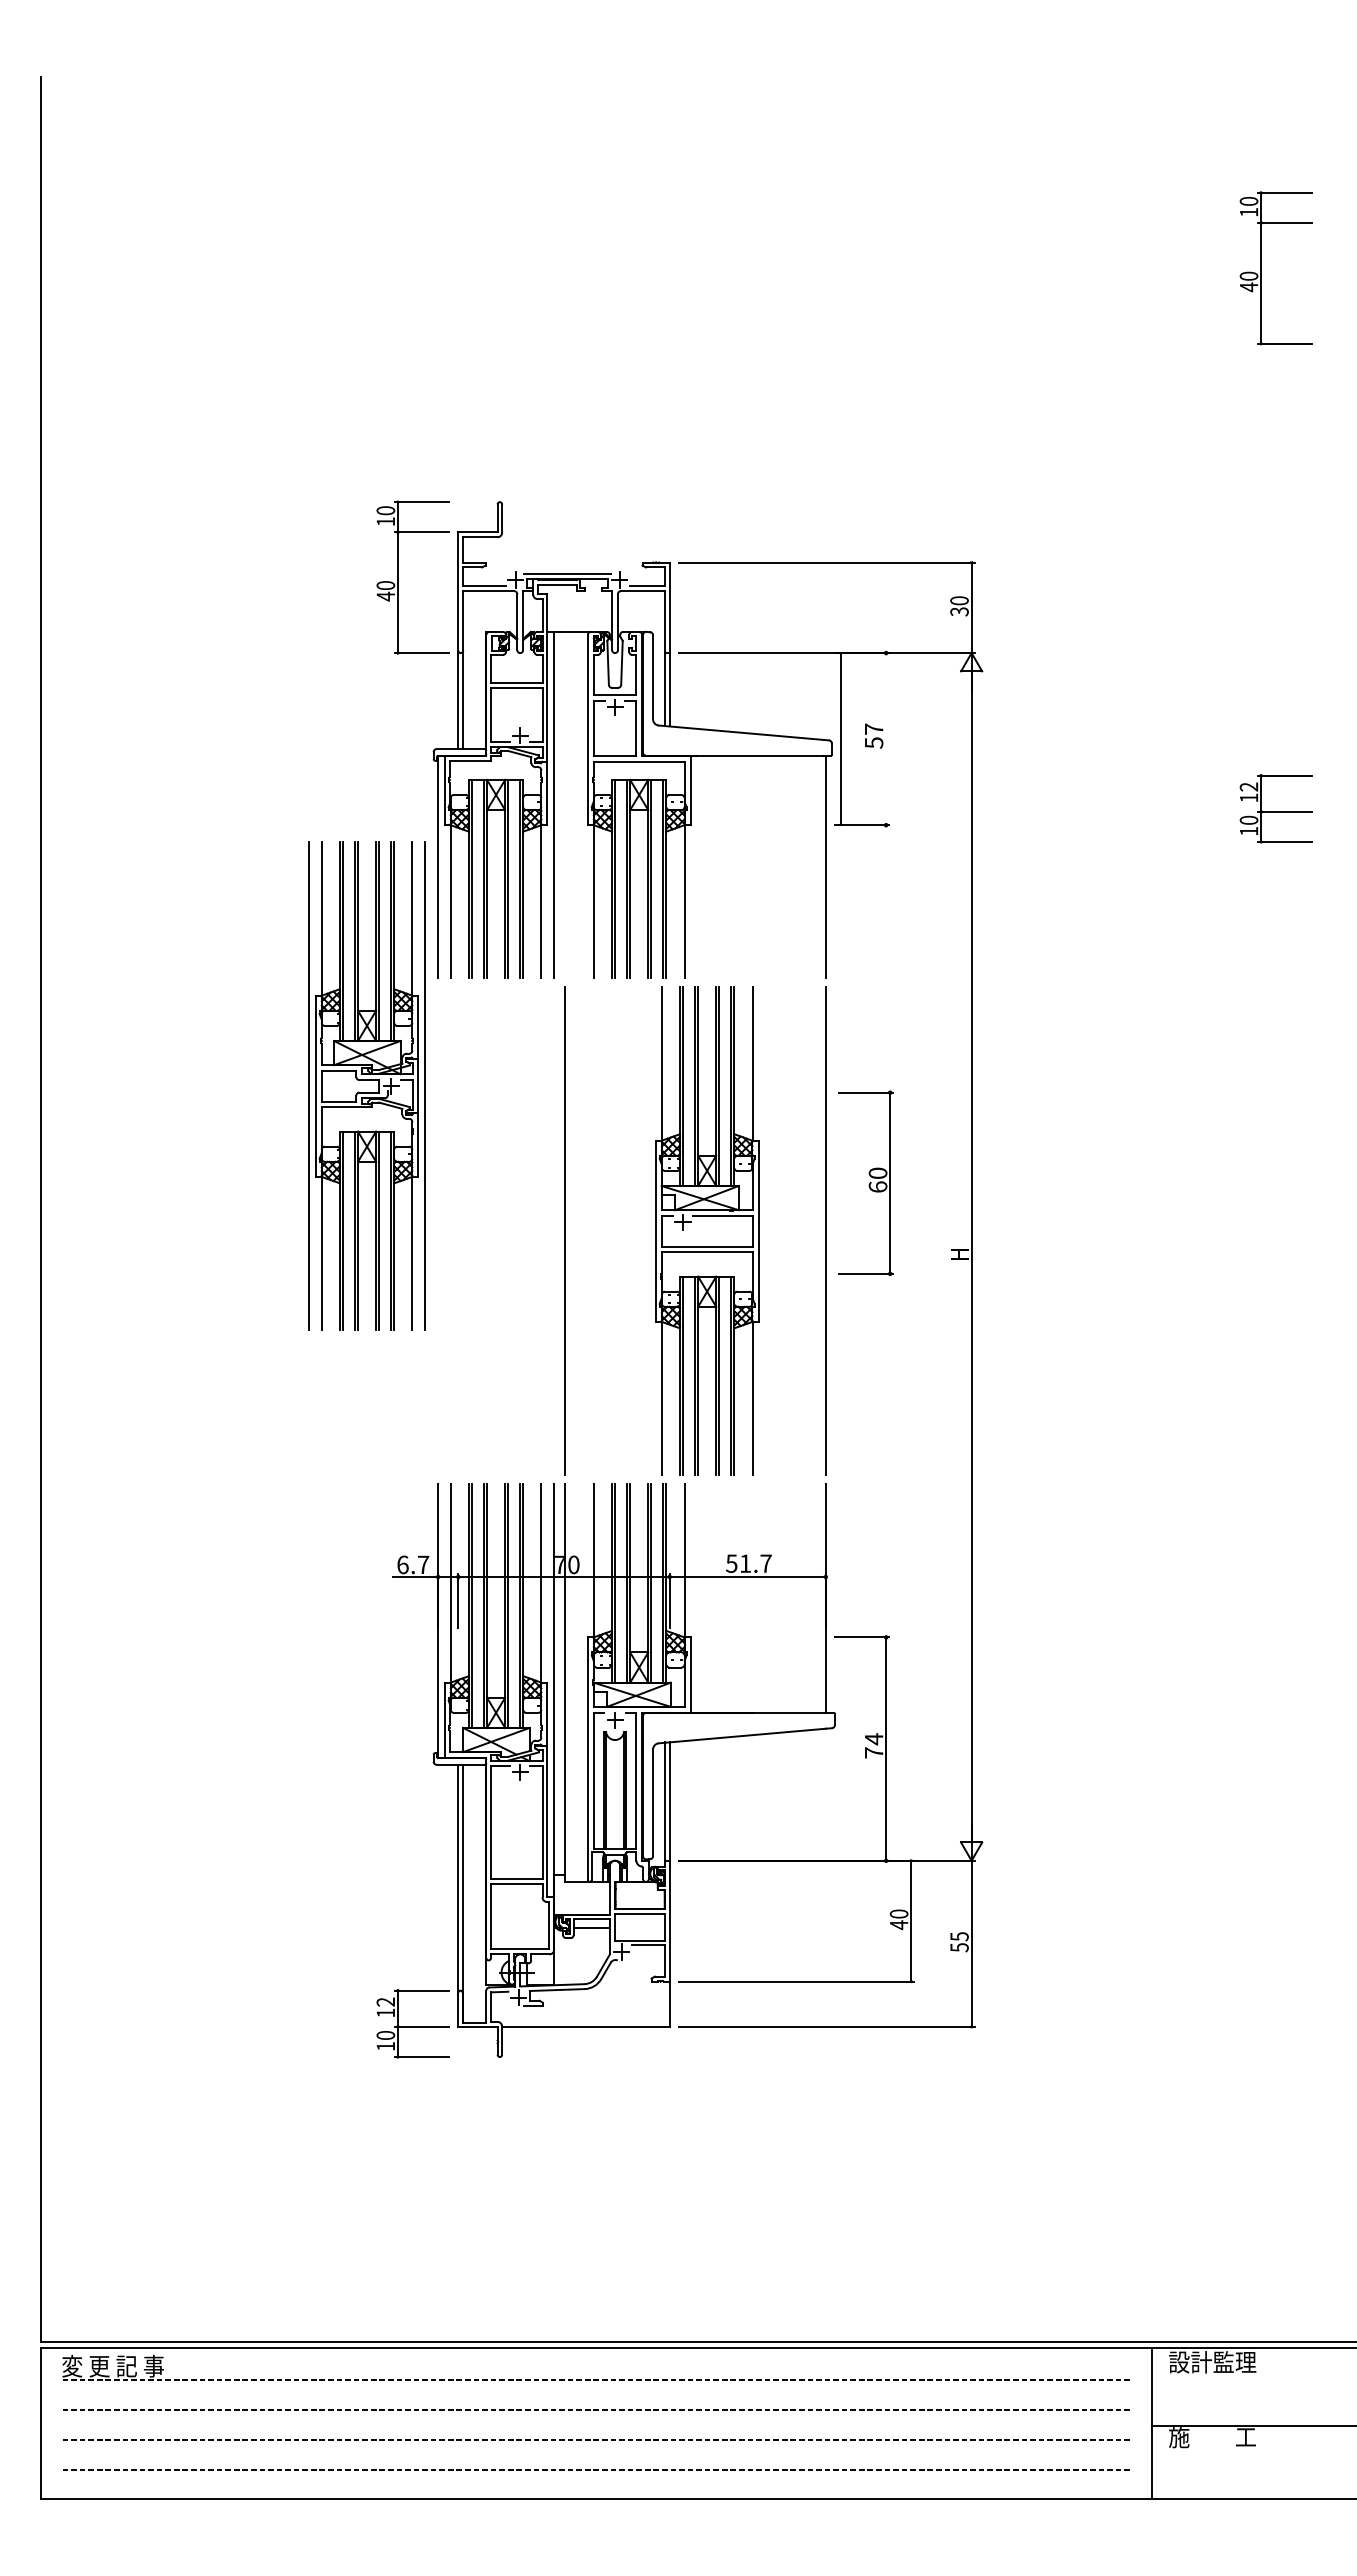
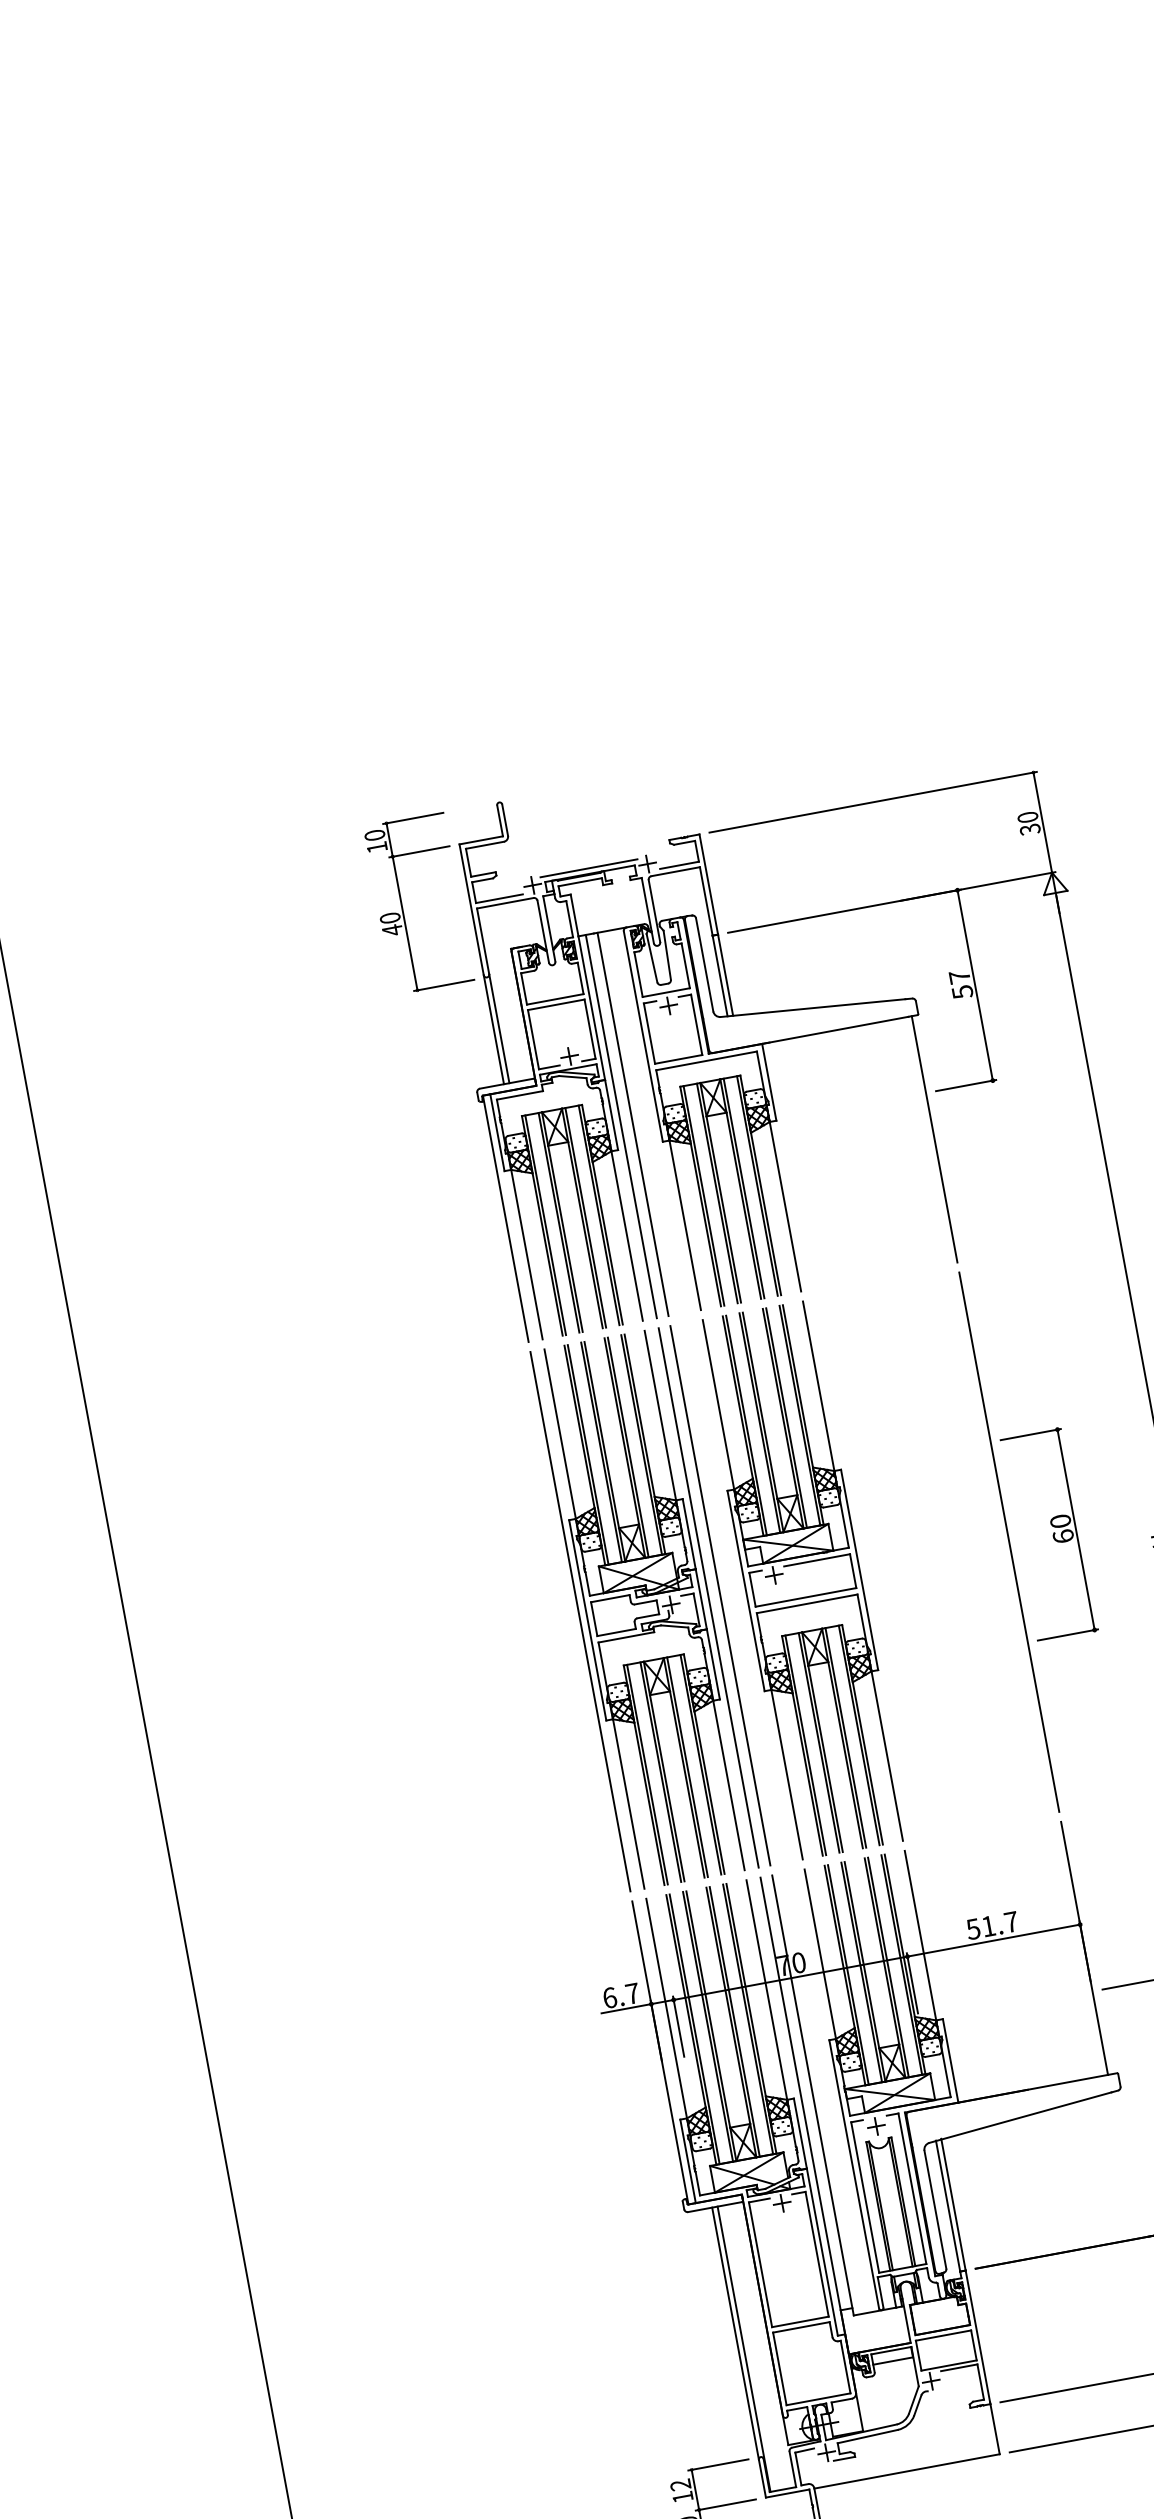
line: (841, 739) -> (975, 985), moved
line: (564, 804) -> (632, 1123), added
part: (366, 1085) -> (643, 1609), moved
part: (865, 1182) -> (1048, 1534), moved
part: (707, 1230) -> (803, 1579), moved

